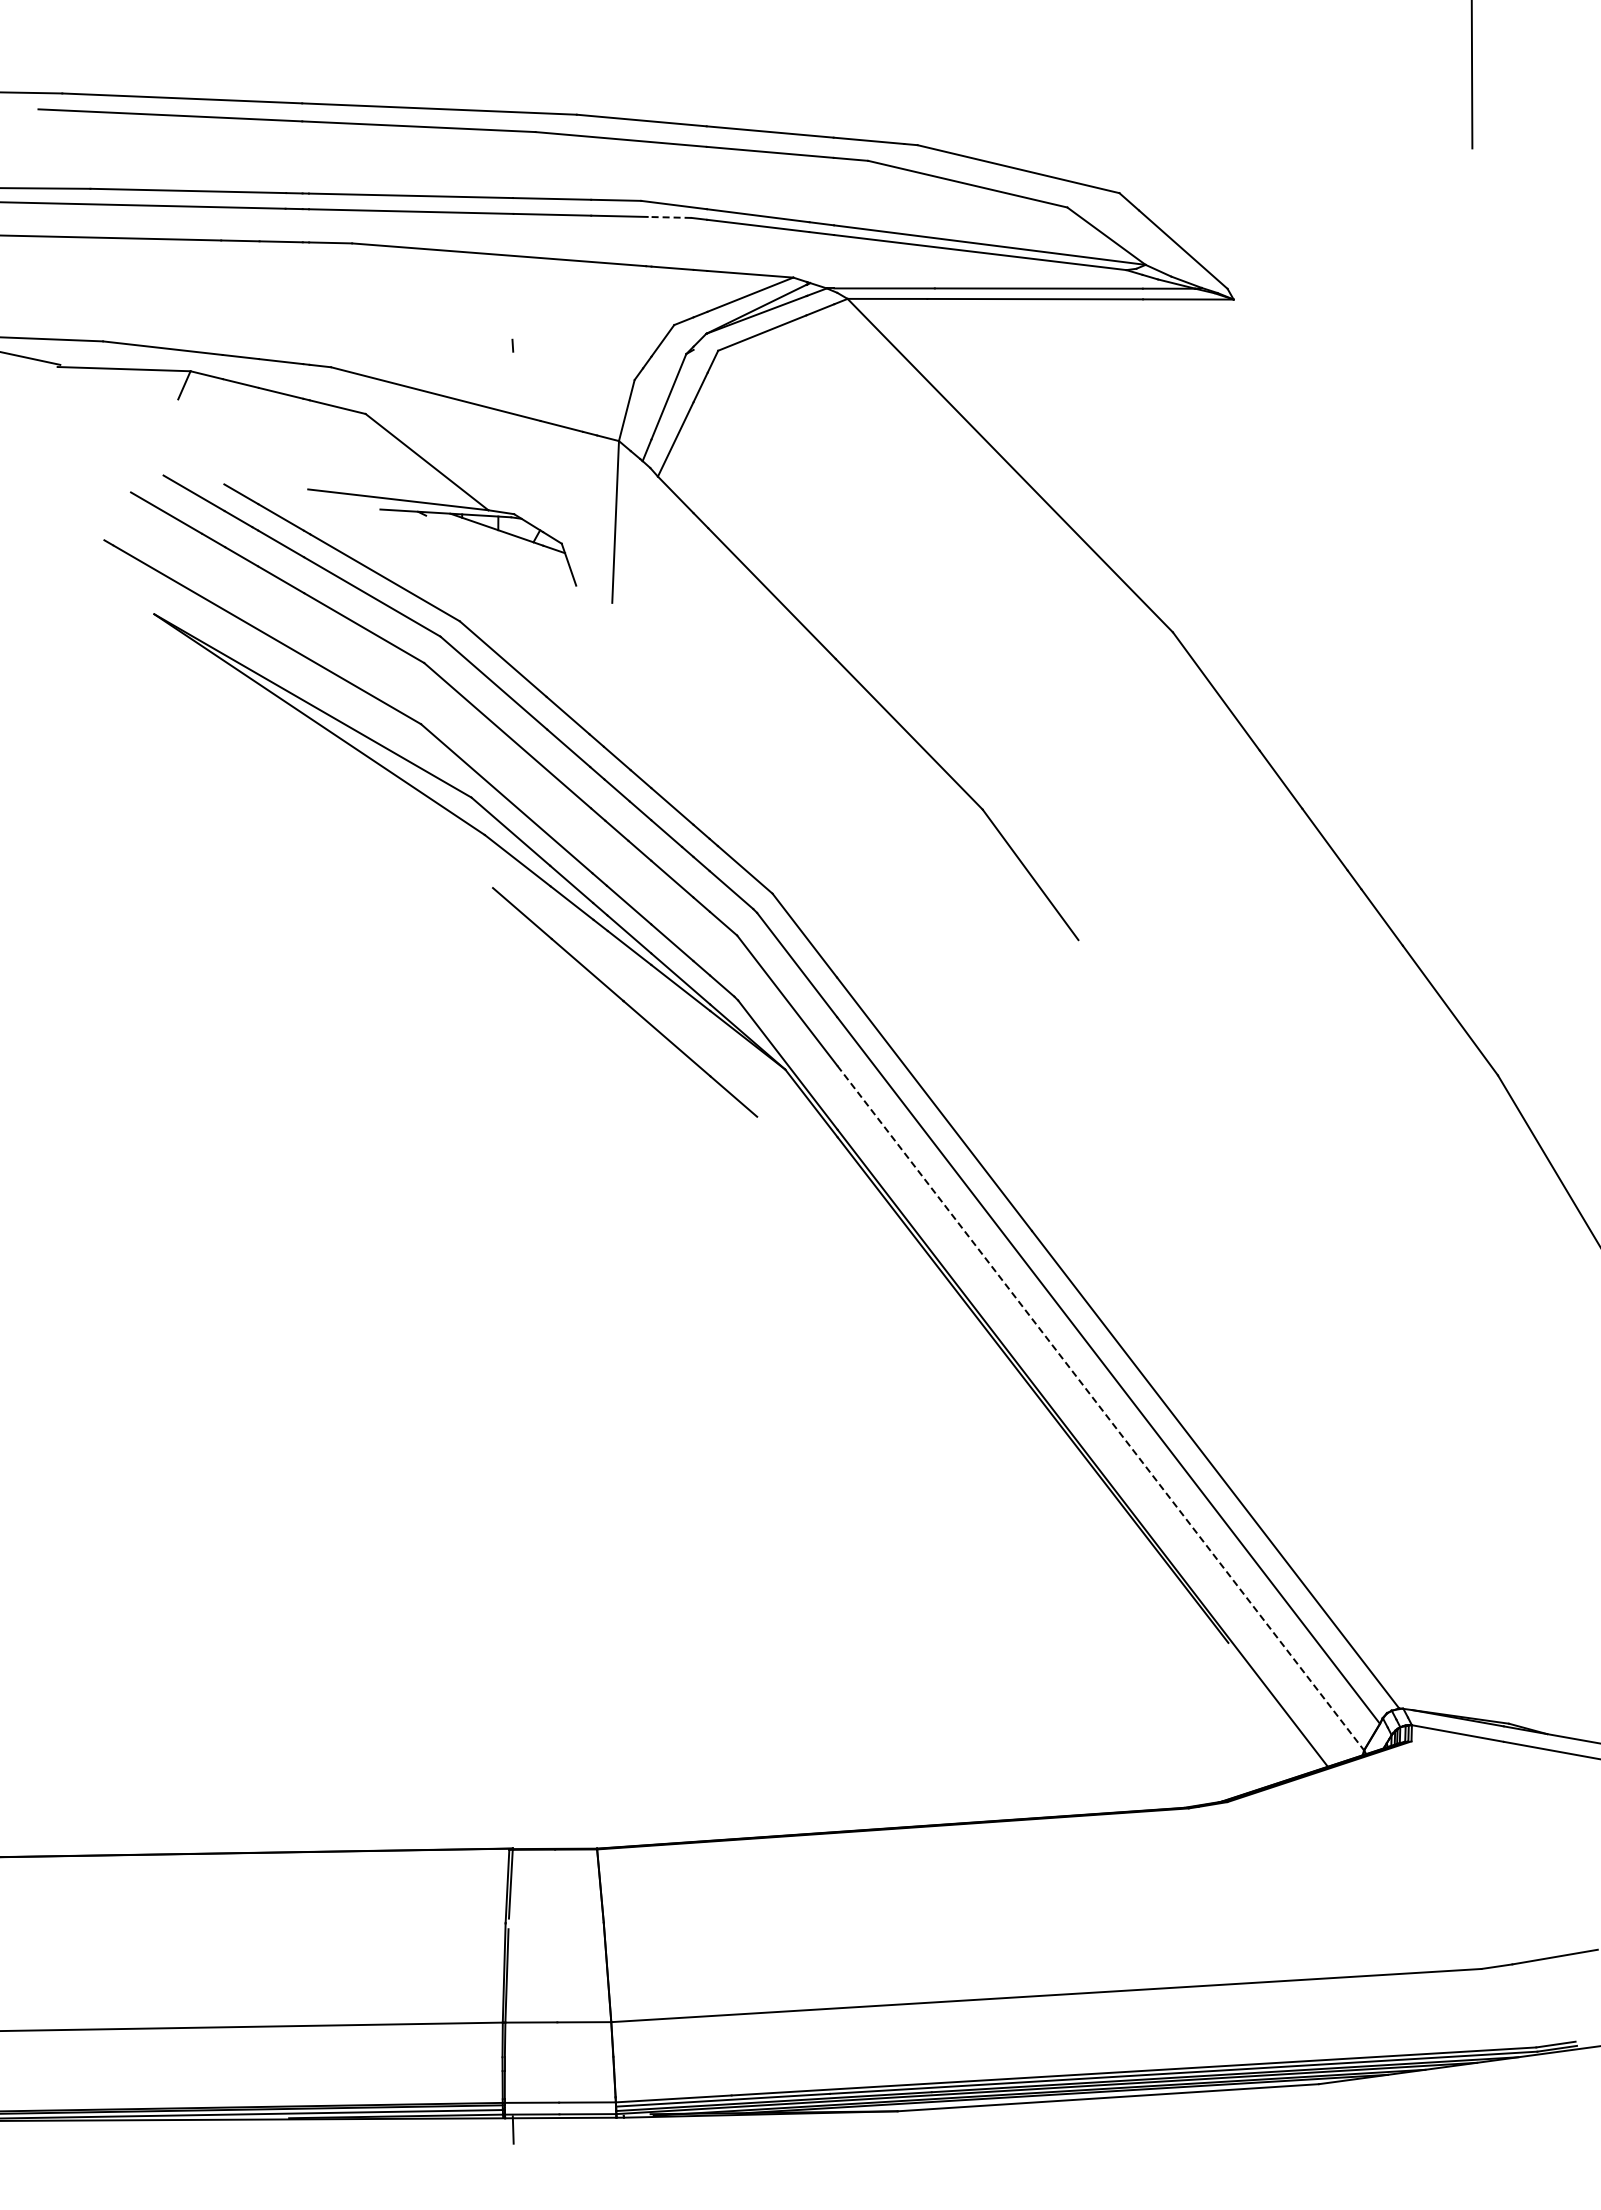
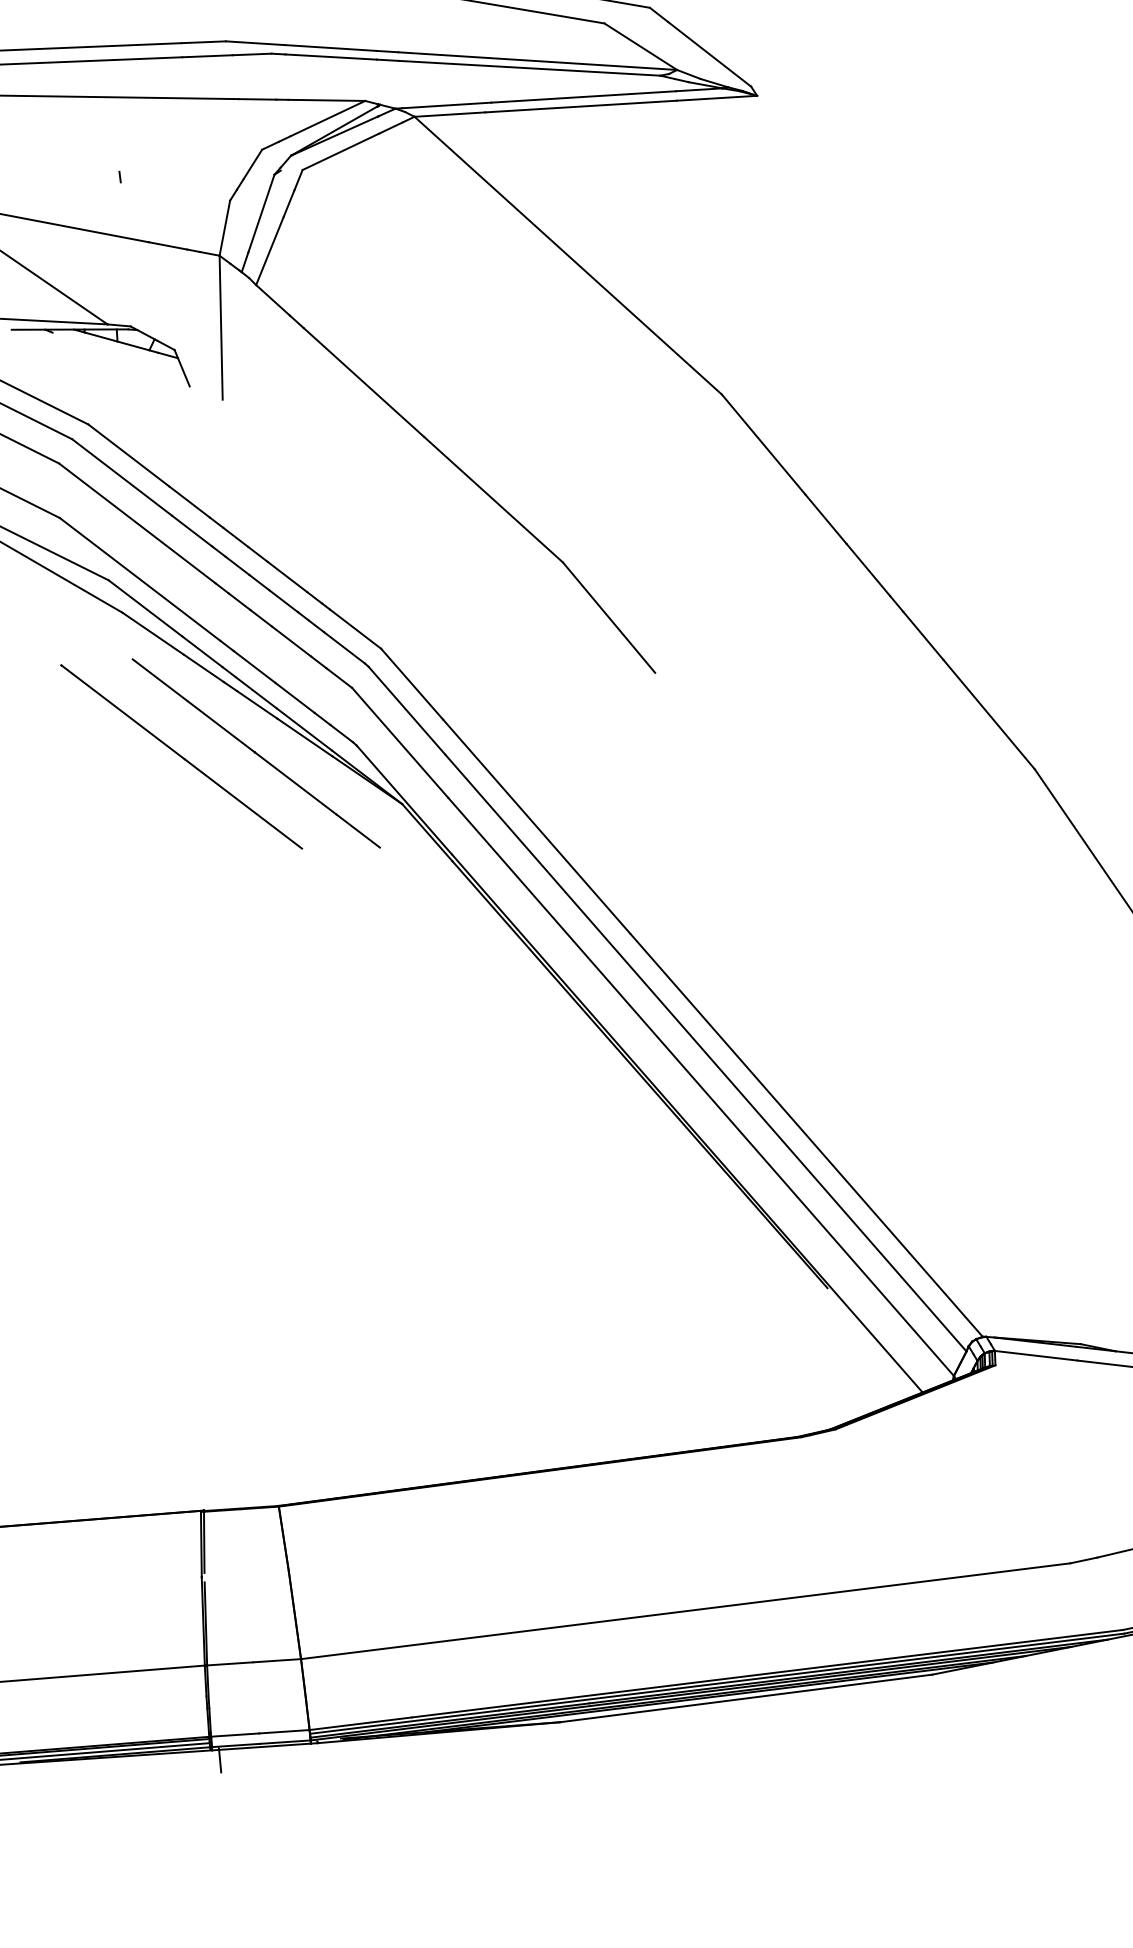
line: (669, 217) -> (251, 54), dashed -> solid
line: (540, 1000) -> (181, 756), added
line: (1100, 1408) -> (700, 1087), dashed -> solid

